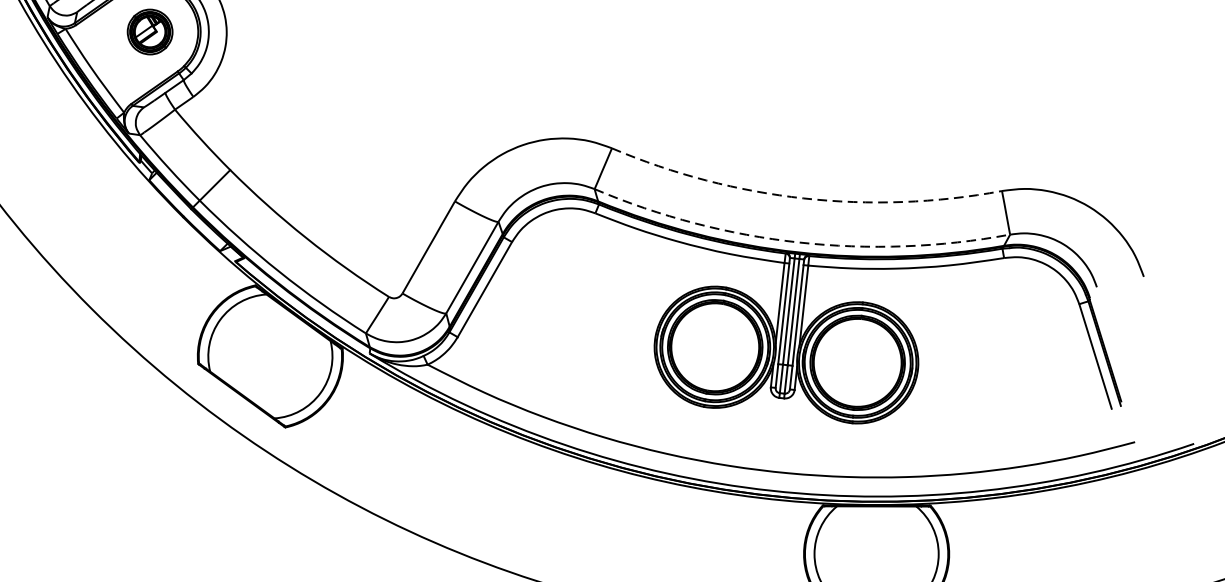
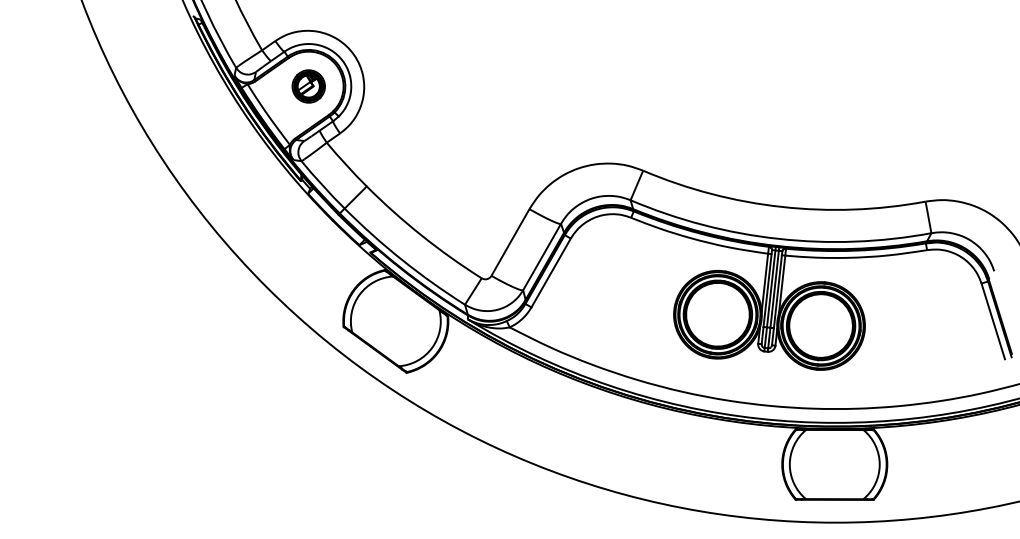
arc: (804, 197) -> (782, 206), dashed -> solid
arc: (798, 241) -> (778, 238), dashed -> solid

